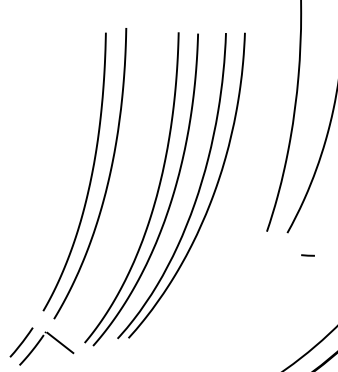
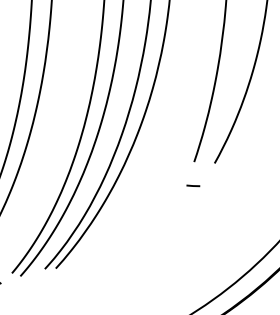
line: (307, 255) -> (192, 185), moved

